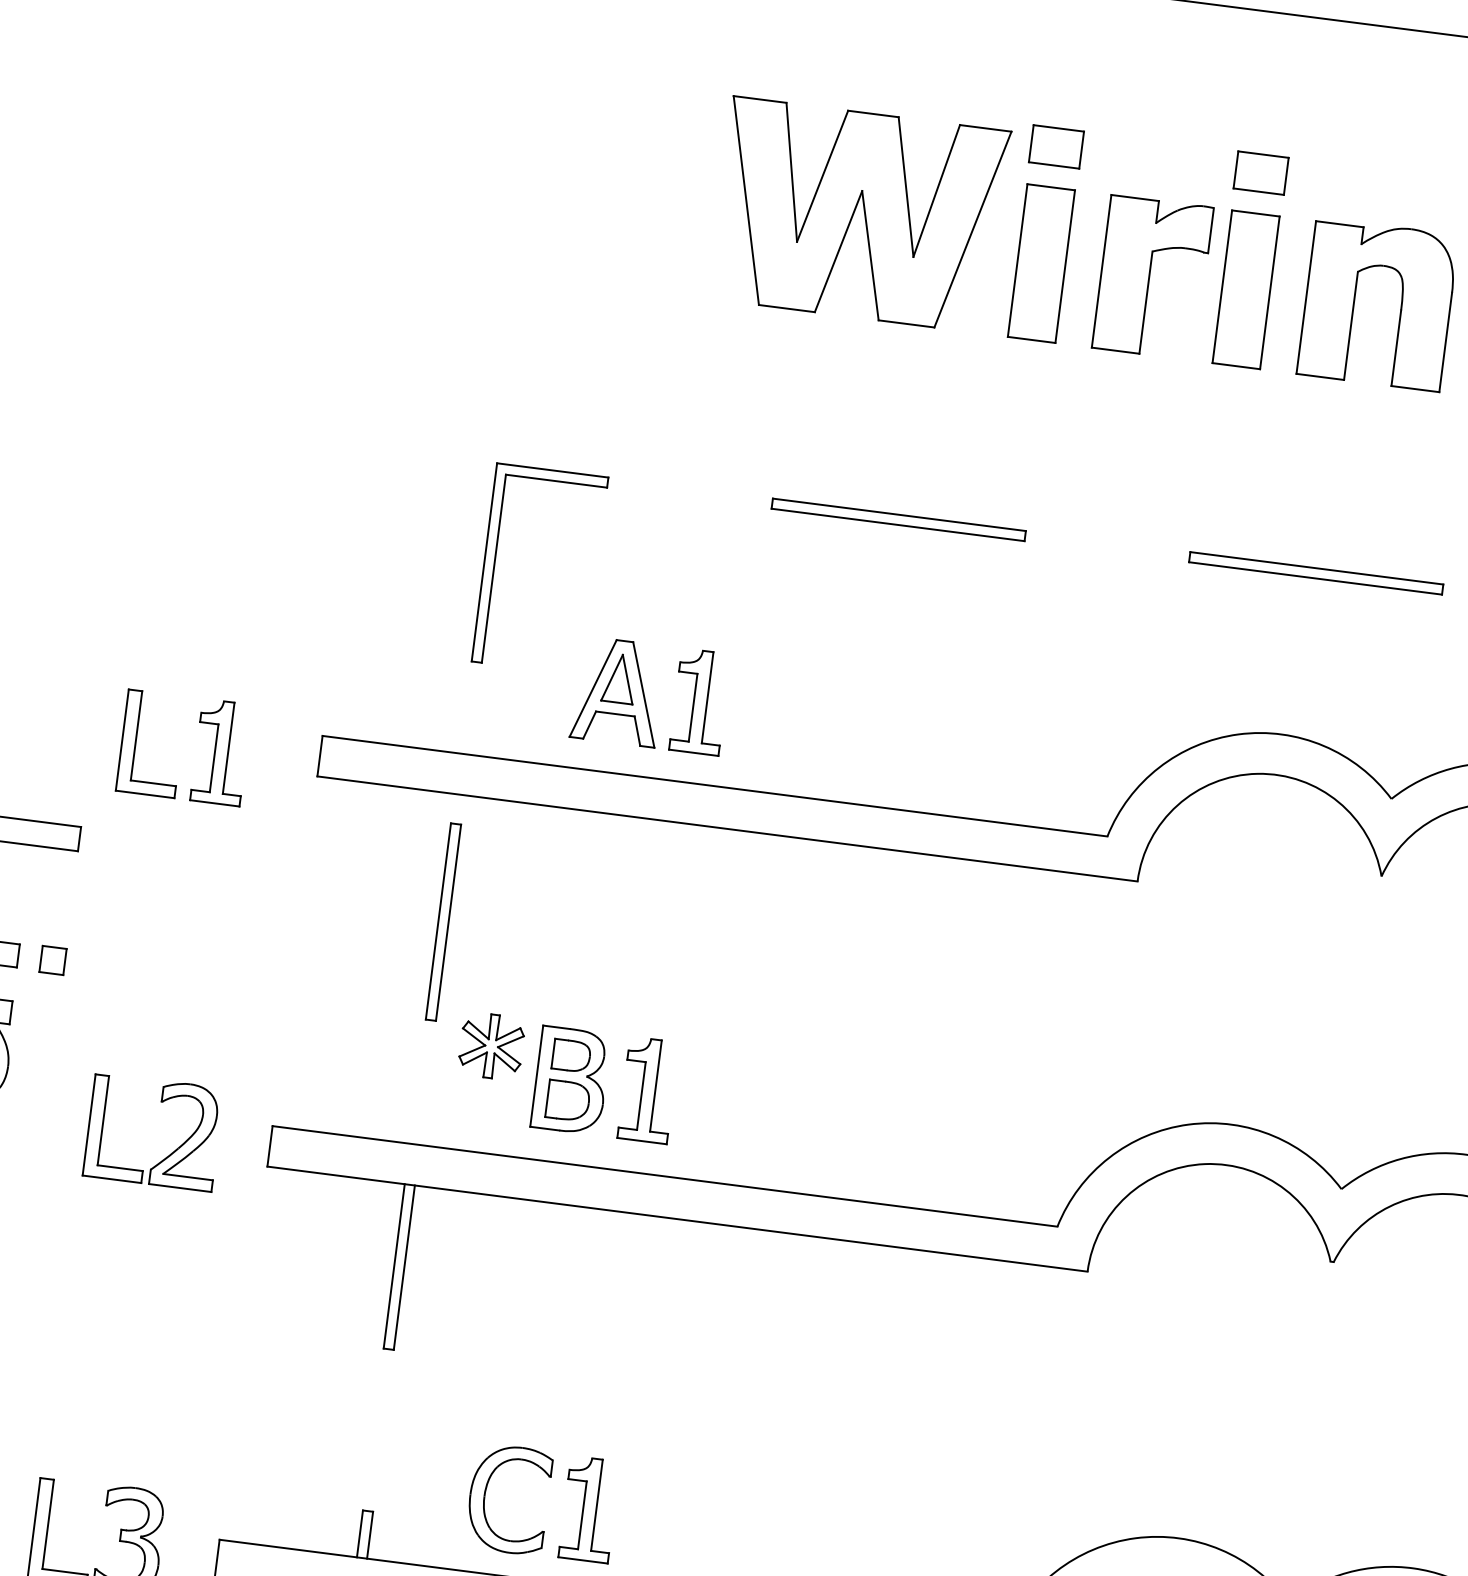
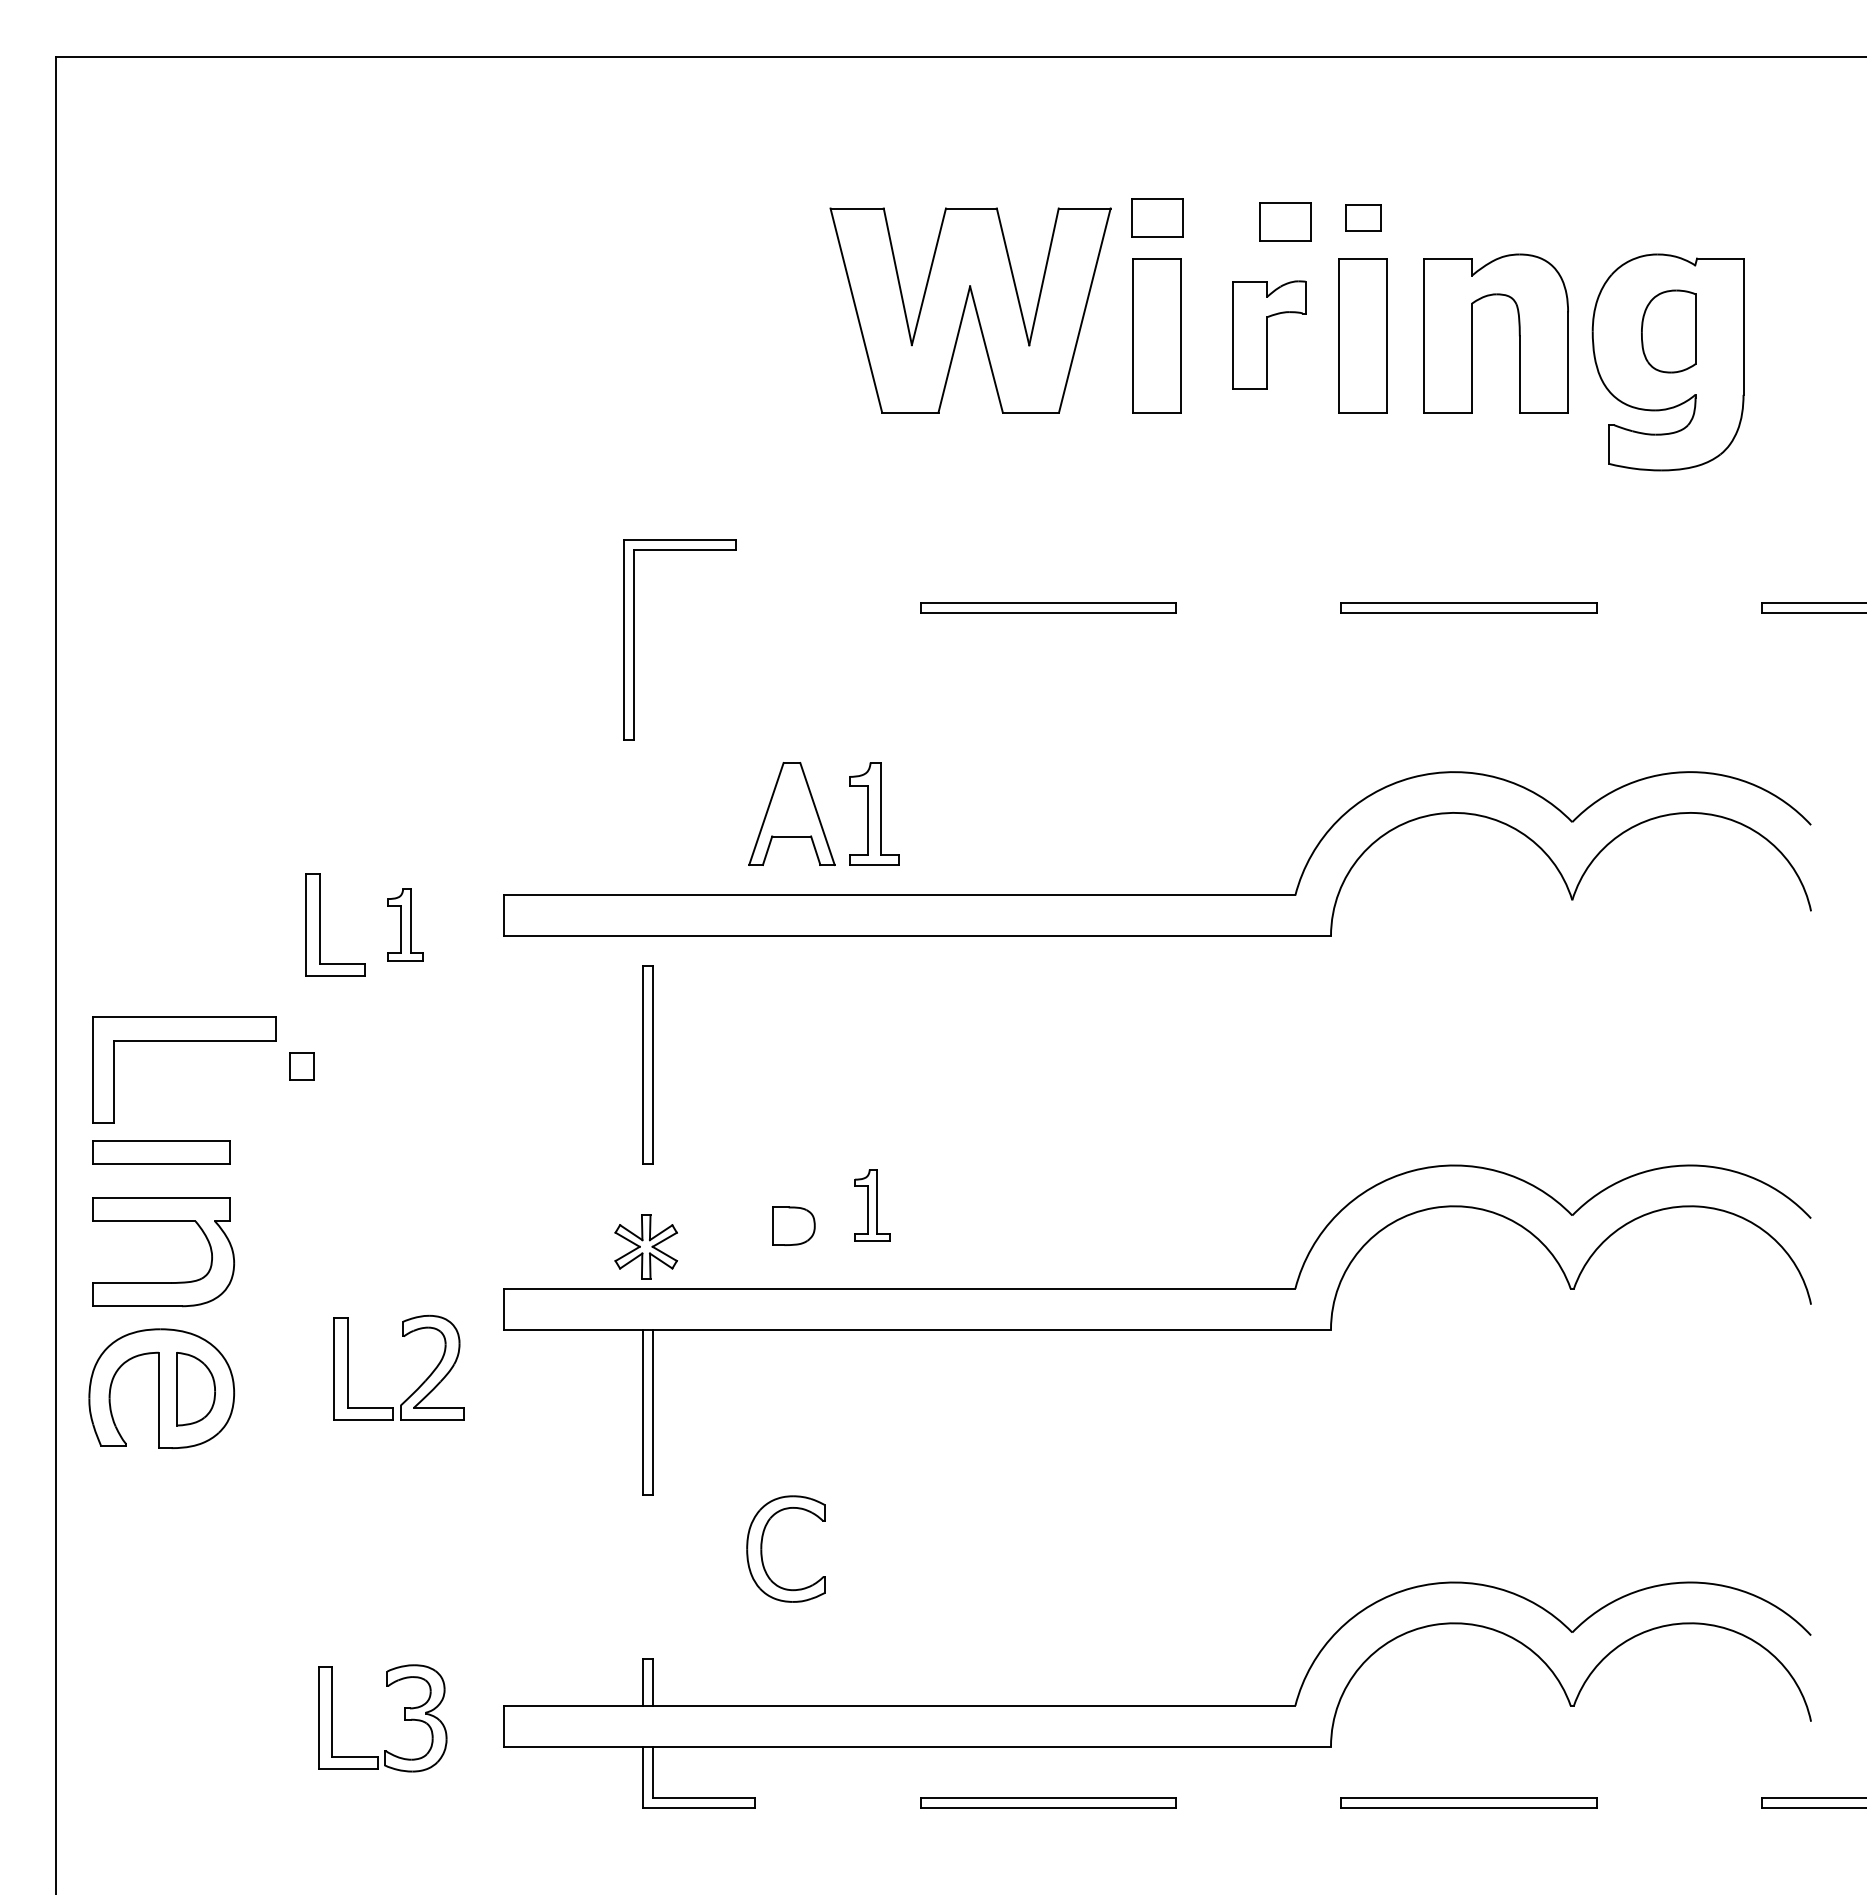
part: (1183, 166) -> (1285, 221), added
part: (1261, 172) -> (1363, 217), size x0.7
part: (1152, 277) -> (1269, 335), size x0.7
part: (495, 563) -> (634, 639), moved
part: (619, 678) -> (791, 800), removed
part: (221, 752) -> (405, 924), size x0.7
part: (52, 960) -> (301, 1066), moved
part: (490, 1045) -> (645, 1246), moved
part: (571, 1080) -> (794, 1205), removed
part: (648, 1090) -> (872, 1205), size x0.7
part: (170, 1153) -> (418, 1386), moved
part: (485, 1495) -> (762, 1548), moved
part: (588, 1509) -> (866, 1628), removed

